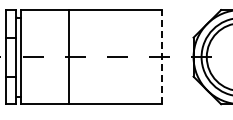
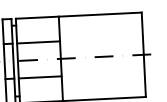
line: (45, 37) -> (38, 42), added
line: (161, 56) -> (143, 54), dashed -> solid
line: (45, 76) -> (40, 77), added

